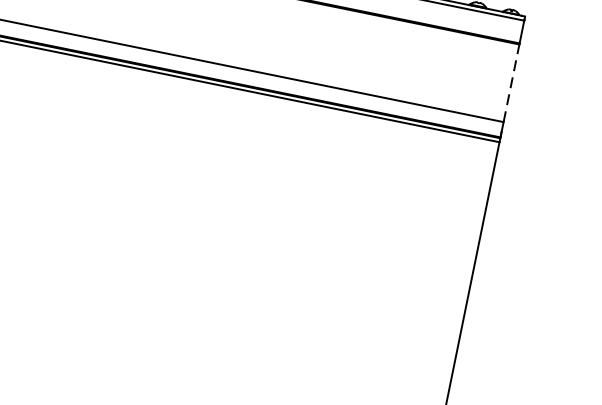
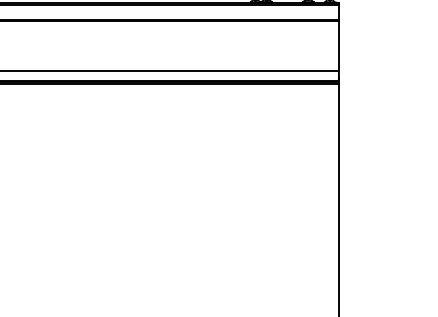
line: (510, 82) -> (338, 45), dashed -> solid

